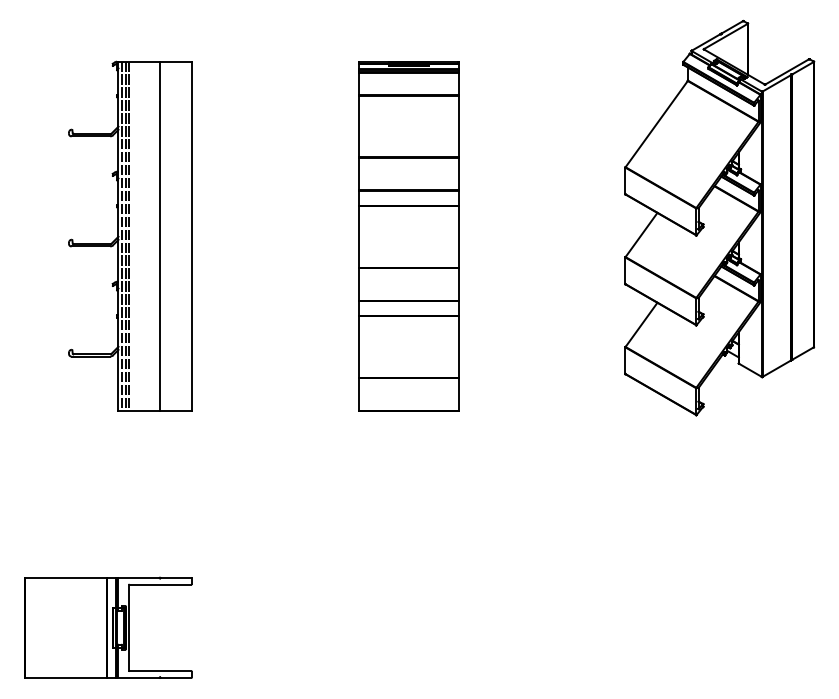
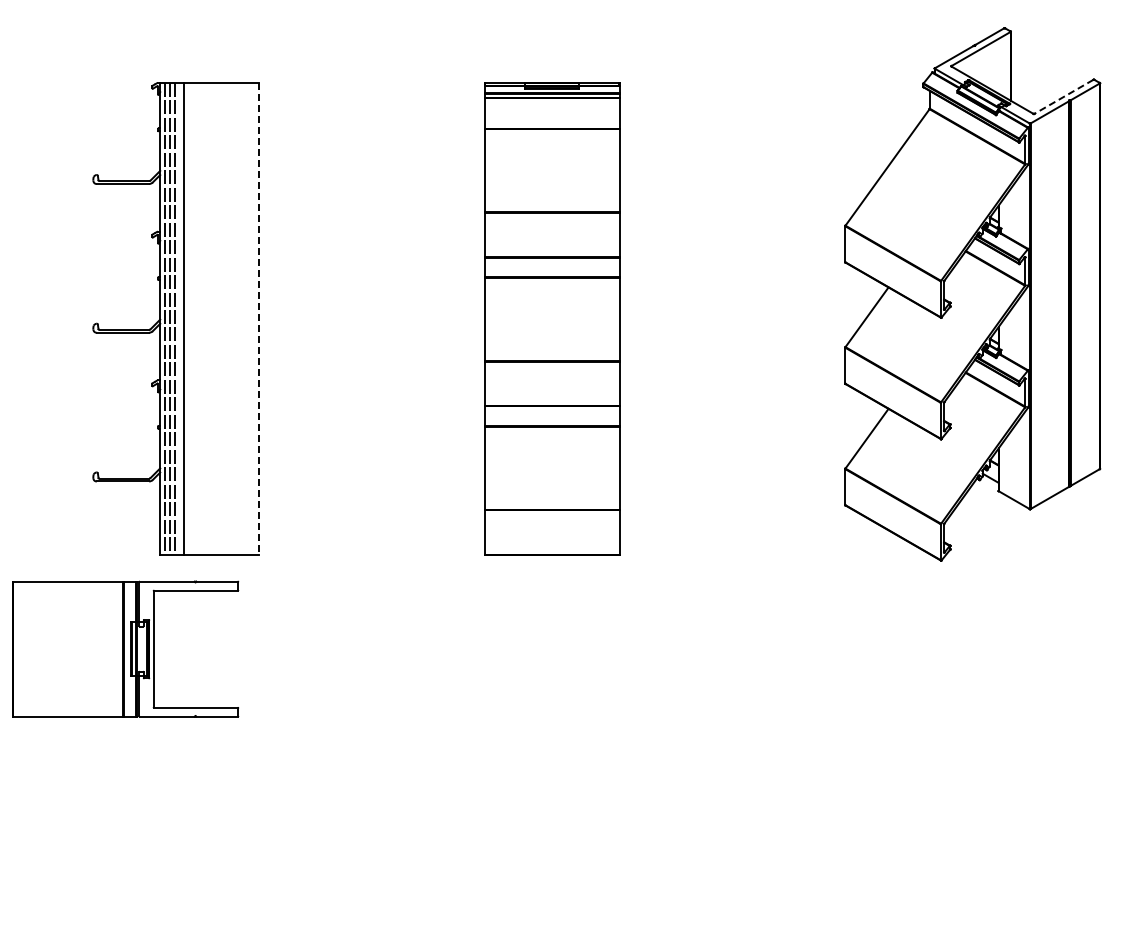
line: (786, 72) -> (1063, 97), solid -> dashed
line: (160, 235) -> (183, 318), moved
line: (191, 236) -> (259, 319), solid -> dashed
part: (108, 627) -> (125, 648), moved

